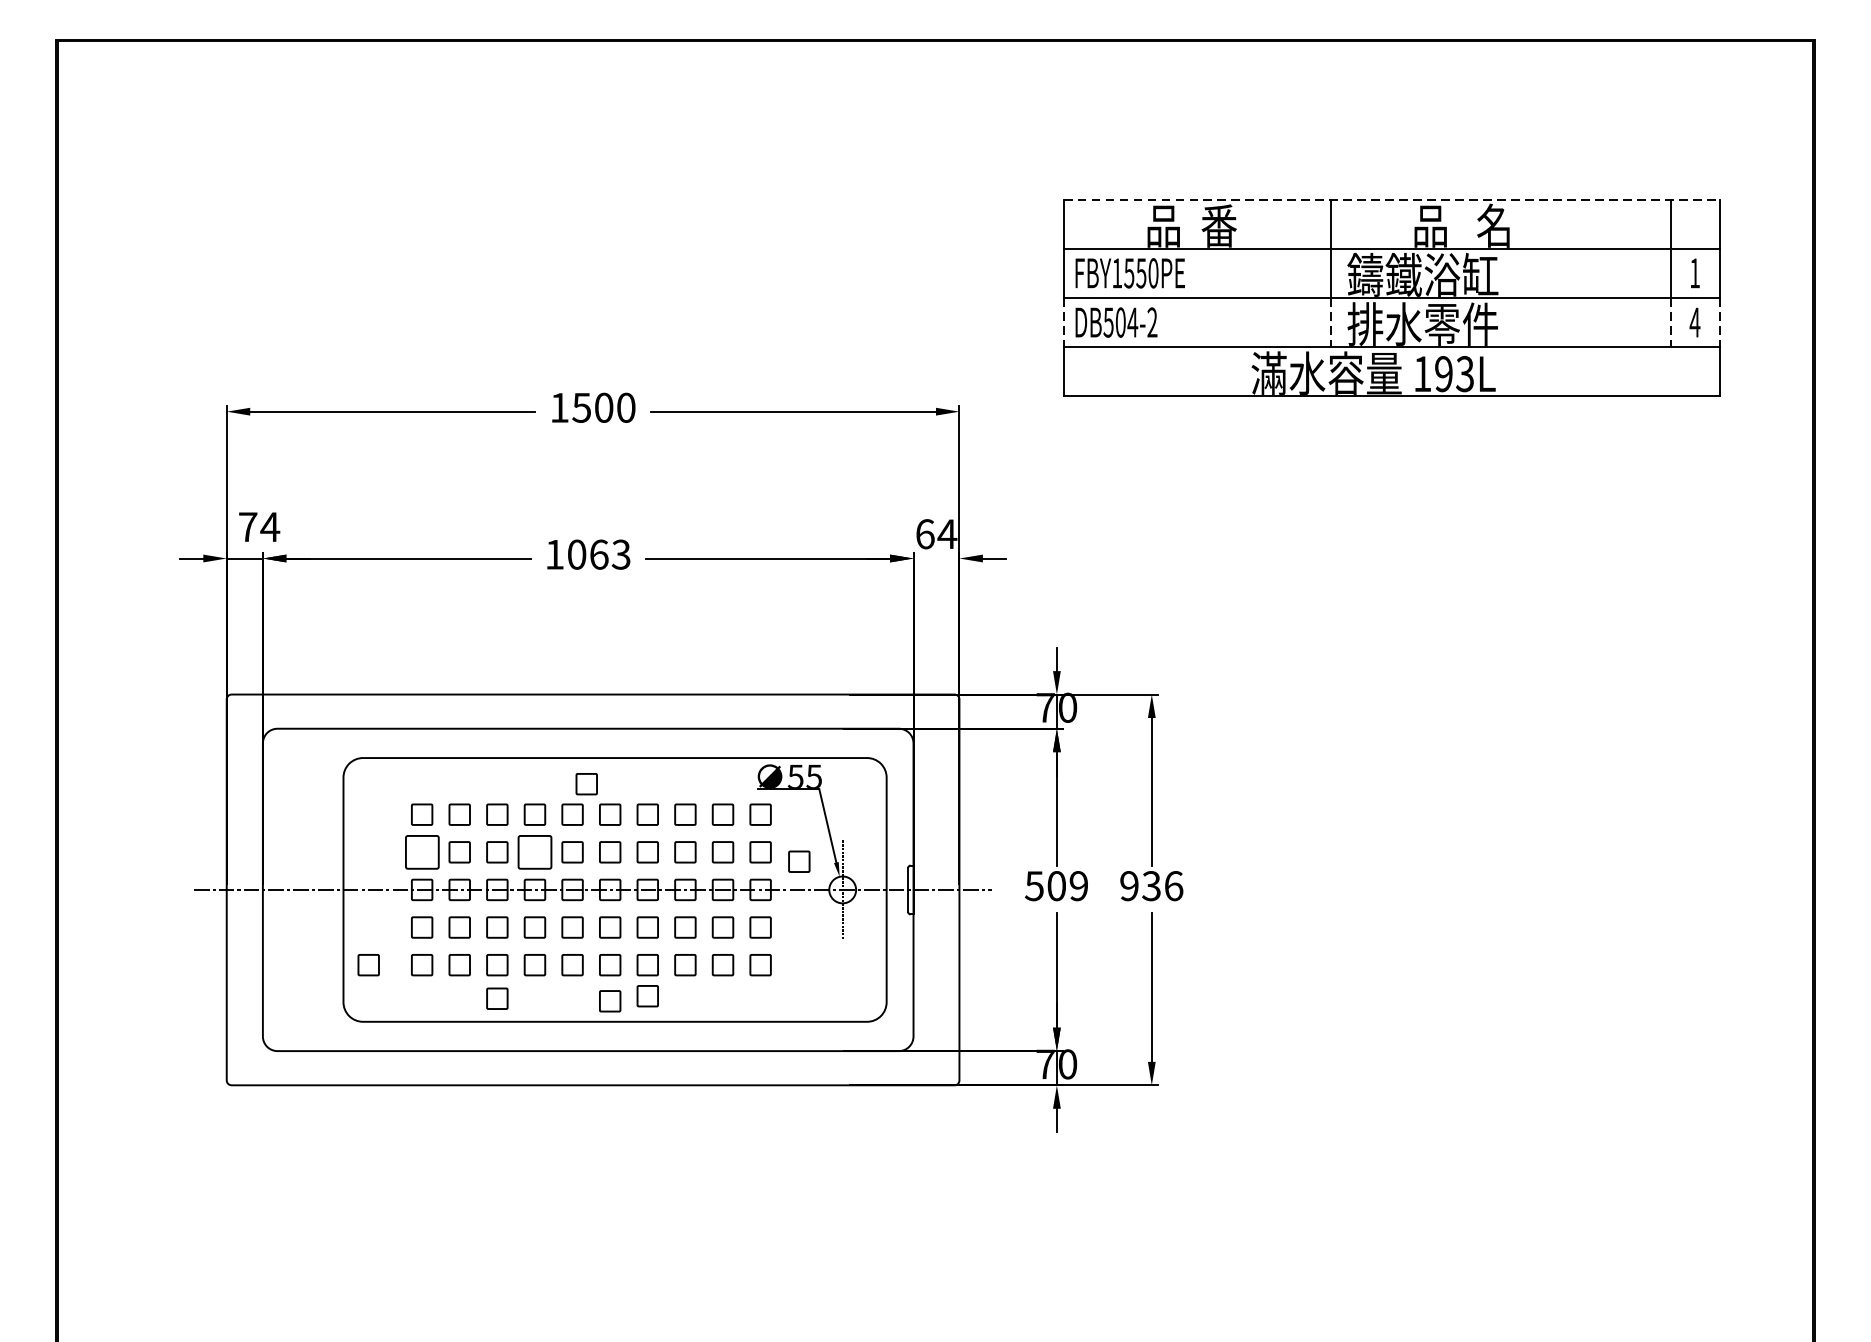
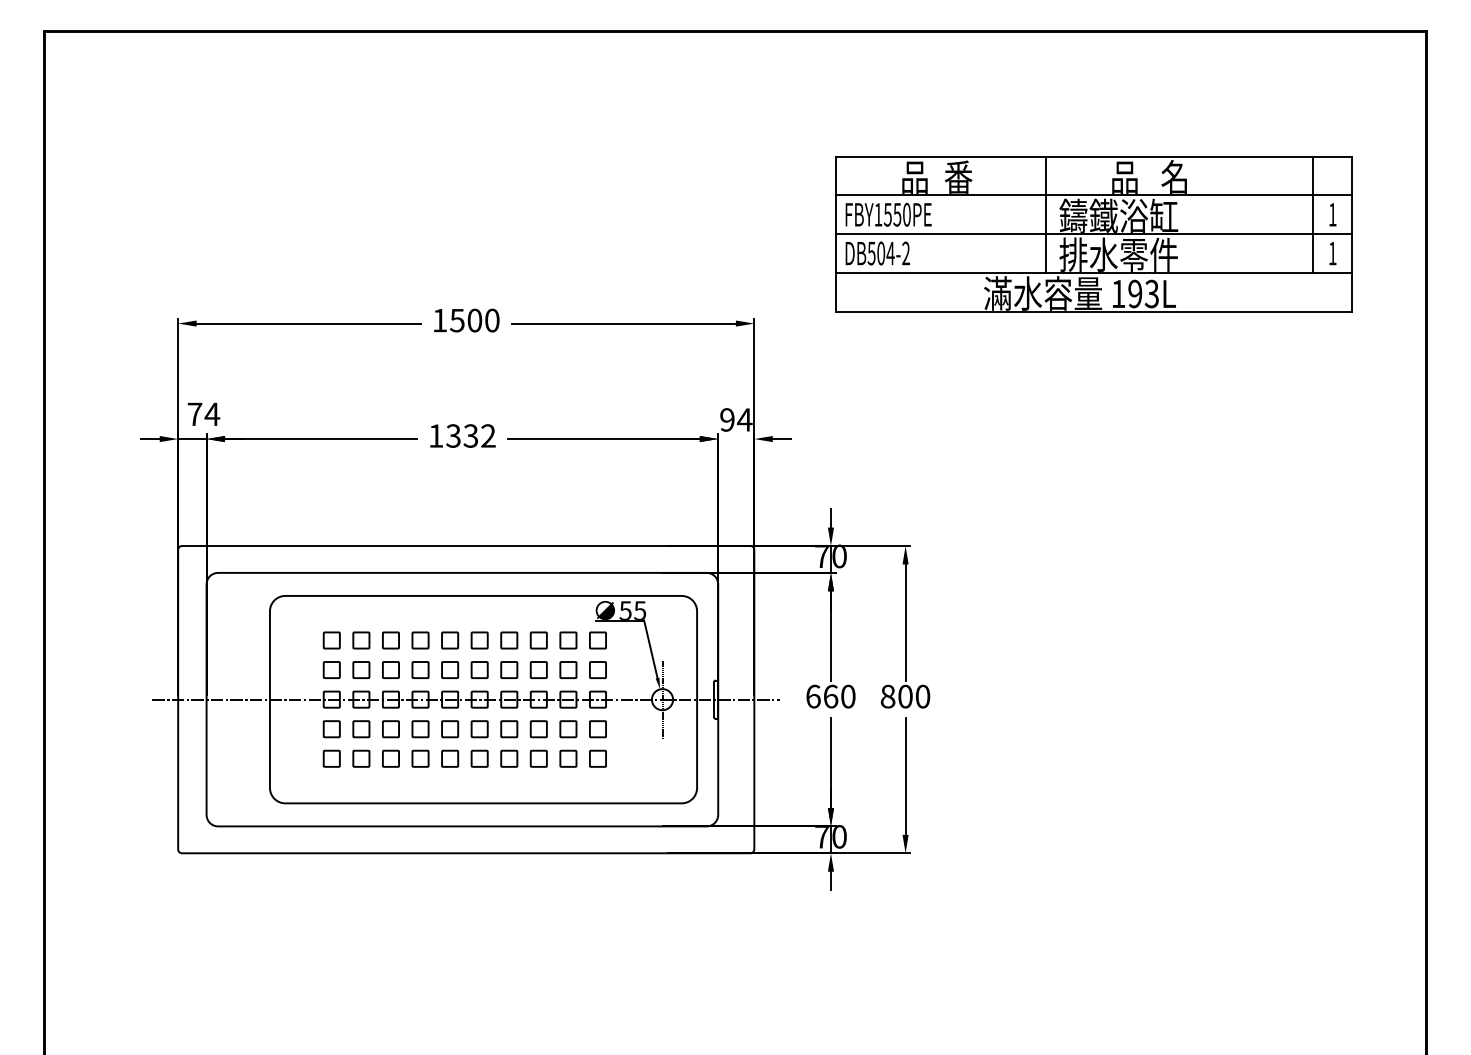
line: (1392, 199) -> (1094, 156), dashed -> solid
text: (1694, 322) -> (1332, 253), 4 -> 1
line: (1063, 323) -> (836, 254), dashed -> solid
line: (1330, 323) -> (1046, 254), dashed -> solid
line: (1670, 323) -> (1313, 254), dashed -> solid
line: (1720, 323) -> (1352, 254), dashed -> solid
text: (925, 533) -> (727, 419), 64 -> 94
text: (598, 554) -> (470, 435), 1063 -> 1332
part: (587, 784) -> (461, 616), removed
part: (421, 851) -> (331, 669), size x0.62
part: (534, 851) -> (420, 669), size x0.62
part: (799, 861) -> (628, 677), removed
text: (1056, 885) -> (830, 696), 509 -> 660
text: (1151, 885) -> (905, 696), 936 -> 800
part: (368, 964) -> (289, 758), removed
part: (648, 996) -> (509, 783), removed
part: (496, 999) -> (390, 785), removed
part: (609, 1001) -> (479, 787), removed

